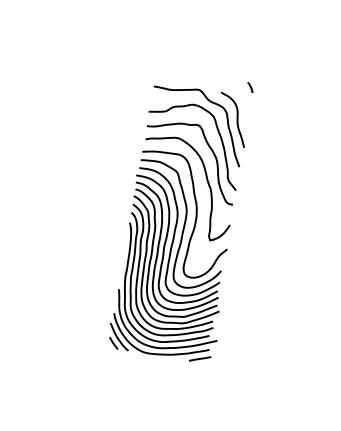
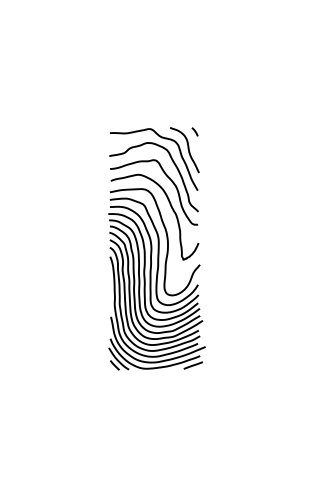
curve: (249, 86) -> (194, 131), moved

